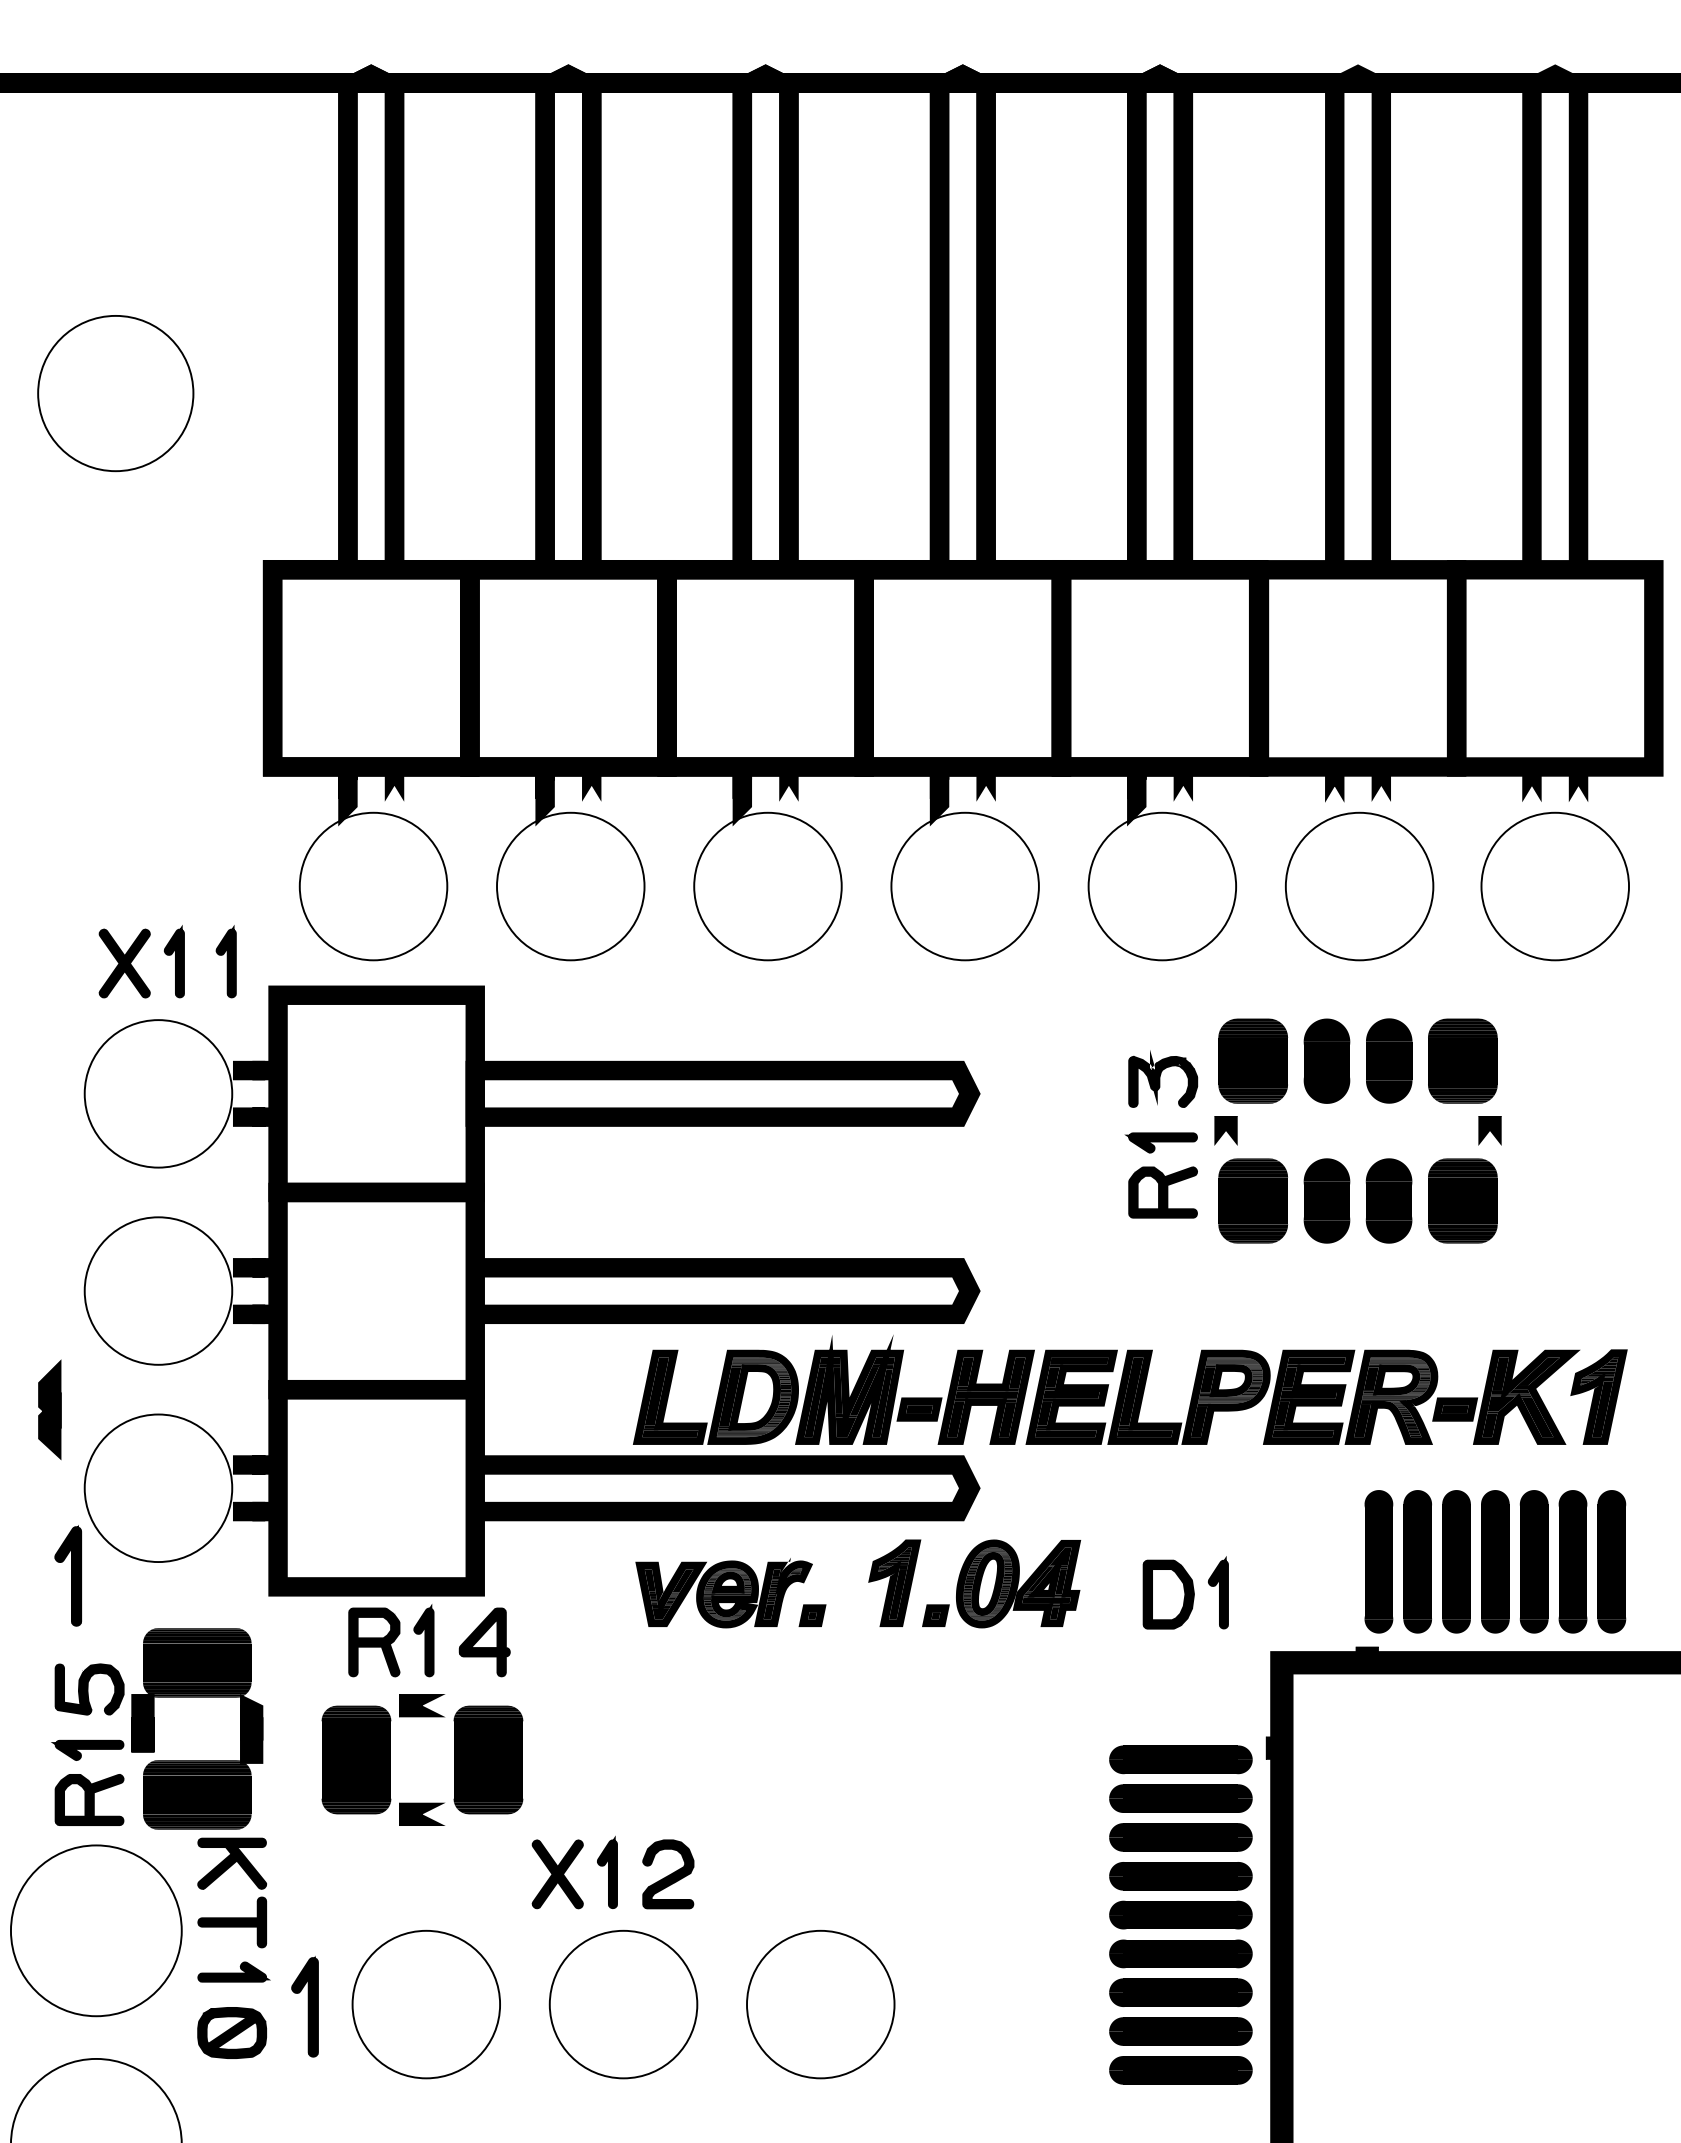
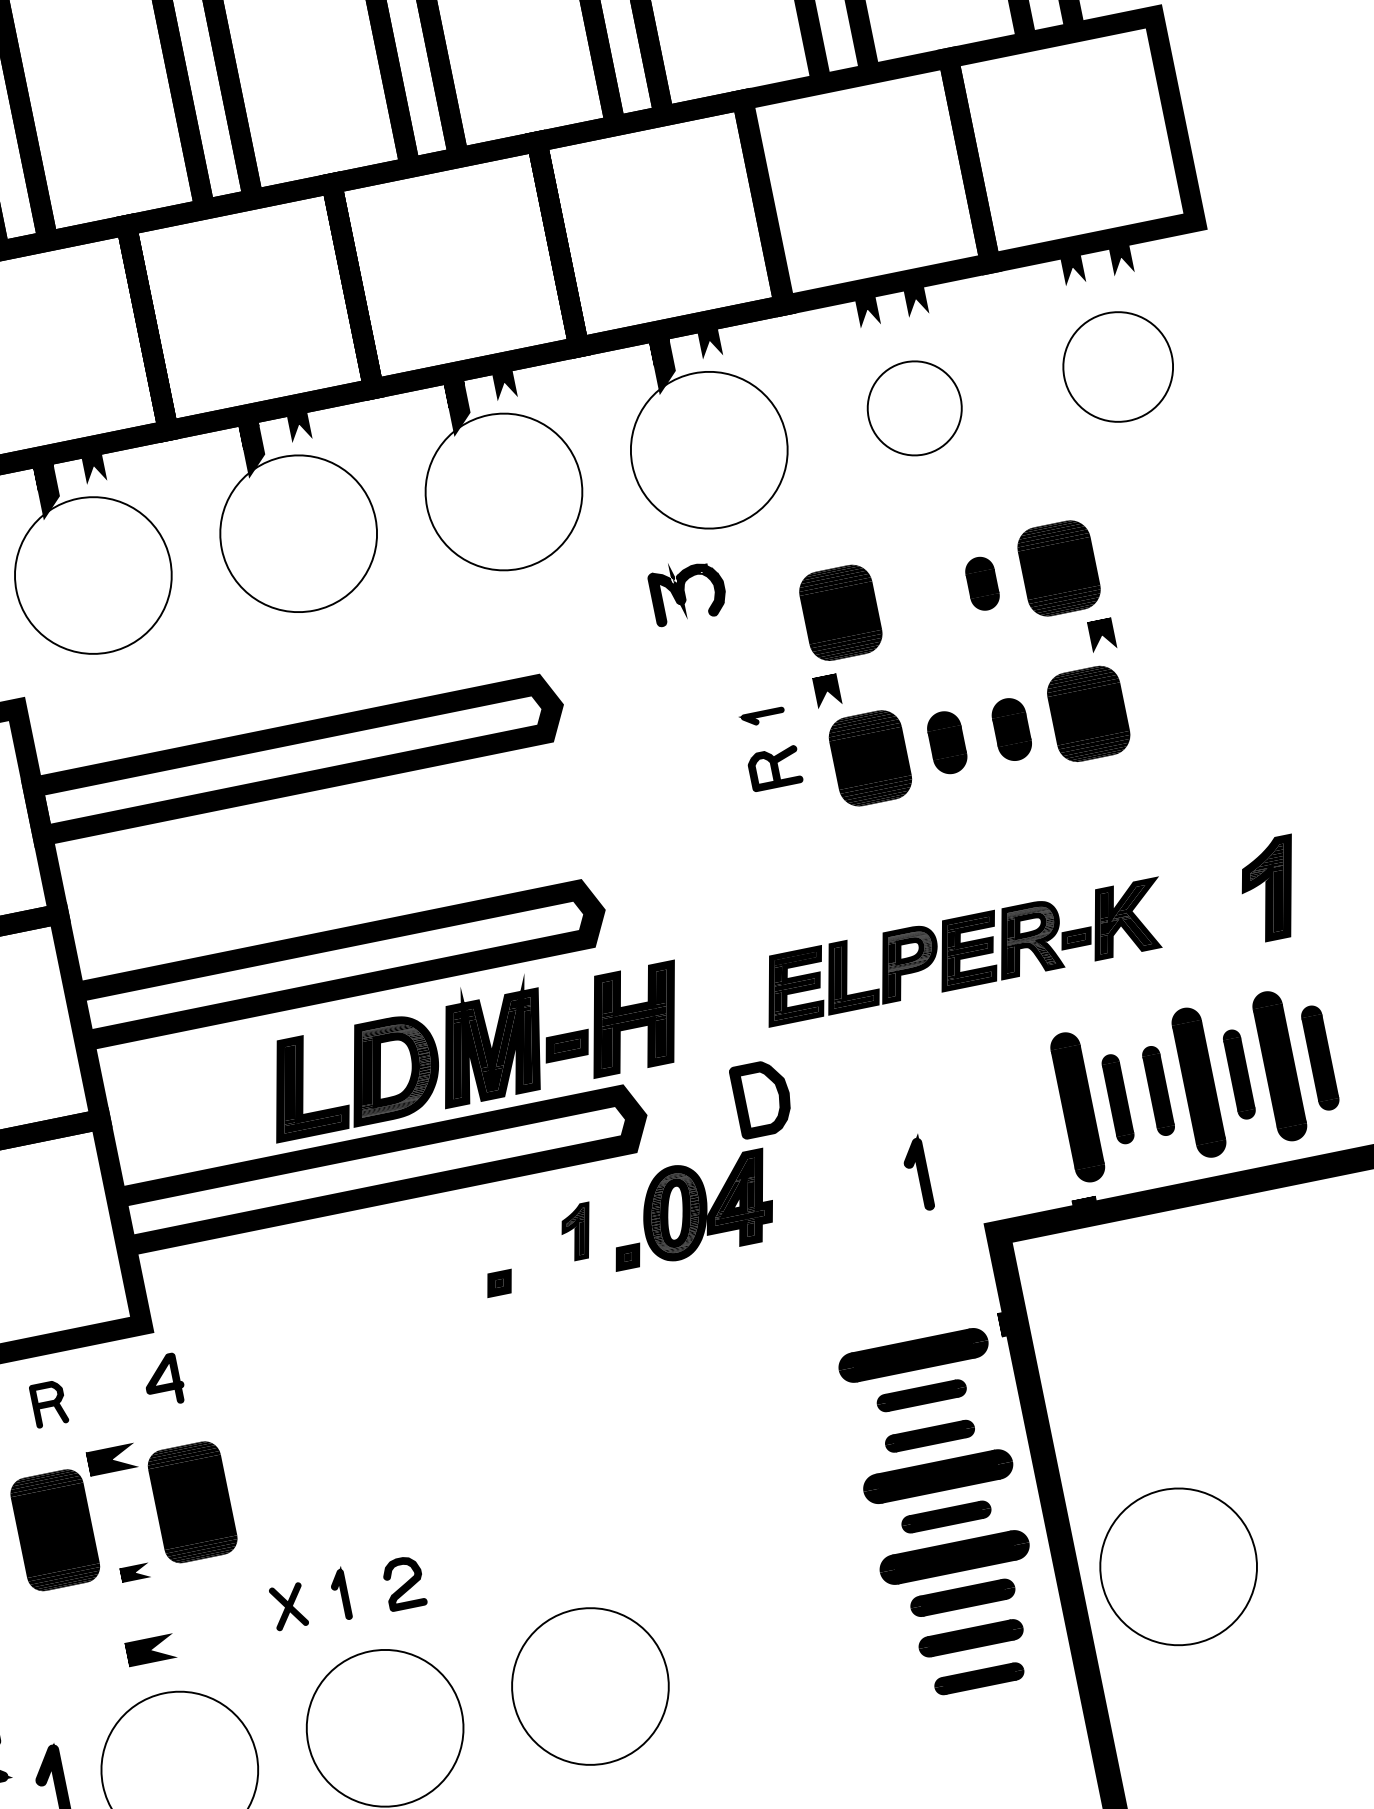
part: (1359, 886) -> (914, 408), size x0.6
part: (1554, 886) -> (1117, 367), size x0.7
part: (1326, 1060) -> (916, 596), removed
part: (1389, 1060) -> (982, 583), size x0.6
part: (1163, 1078) -> (687, 590), moved
part: (1160, 1142) -> (761, 717), size x0.6
part: (1162, 1192) -> (774, 768), size x0.7
part: (1326, 1200) -> (946, 742), size x0.7
part: (1388, 1200) -> (1011, 729), size x0.7
part: (1302, 1396) -> (963, 951), size x0.7
part: (1417, 1561) -> (1117, 1098), size x0.6
part: (1456, 1561) -> (1158, 1090), size x0.6
part: (1533, 1561) -> (1238, 1074), size x0.6
part: (1611, 1561) -> (1319, 1057), size x0.7
part: (894, 1582) -> (577, 1231), size x0.6
part: (723, 1593) -> (402, 1279), removed
part: (1168, 1594) -> (762, 1098), moved
part: (423, 1640) -> (99, 1391), removed
part: (374, 1642) -> (49, 1404), size x0.6
part: (484, 1642) -> (163, 1380), size x0.7
part: (1180, 1798) -> (921, 1395), size x0.6
part: (422, 1813) -> (135, 1571), size x0.6
part: (1180, 1837) -> (929, 1436), size x0.6
part: (607, 1871) -> (340, 1593), size x0.7
part: (557, 1874) -> (288, 1606), size x0.6
part: (668, 1874) -> (404, 1583), size x0.7
part: (422, 1888) -> (151, 1650), added
part: (1180, 1914) -> (945, 1516), size x0.6
part: (1180, 1992) -> (962, 1597), size x0.7
part: (1385, 2004) -> (1178, 1566), added
part: (1180, 2031) -> (970, 1638), size x0.7
part: (1180, 2070) -> (978, 1678), size x0.6

